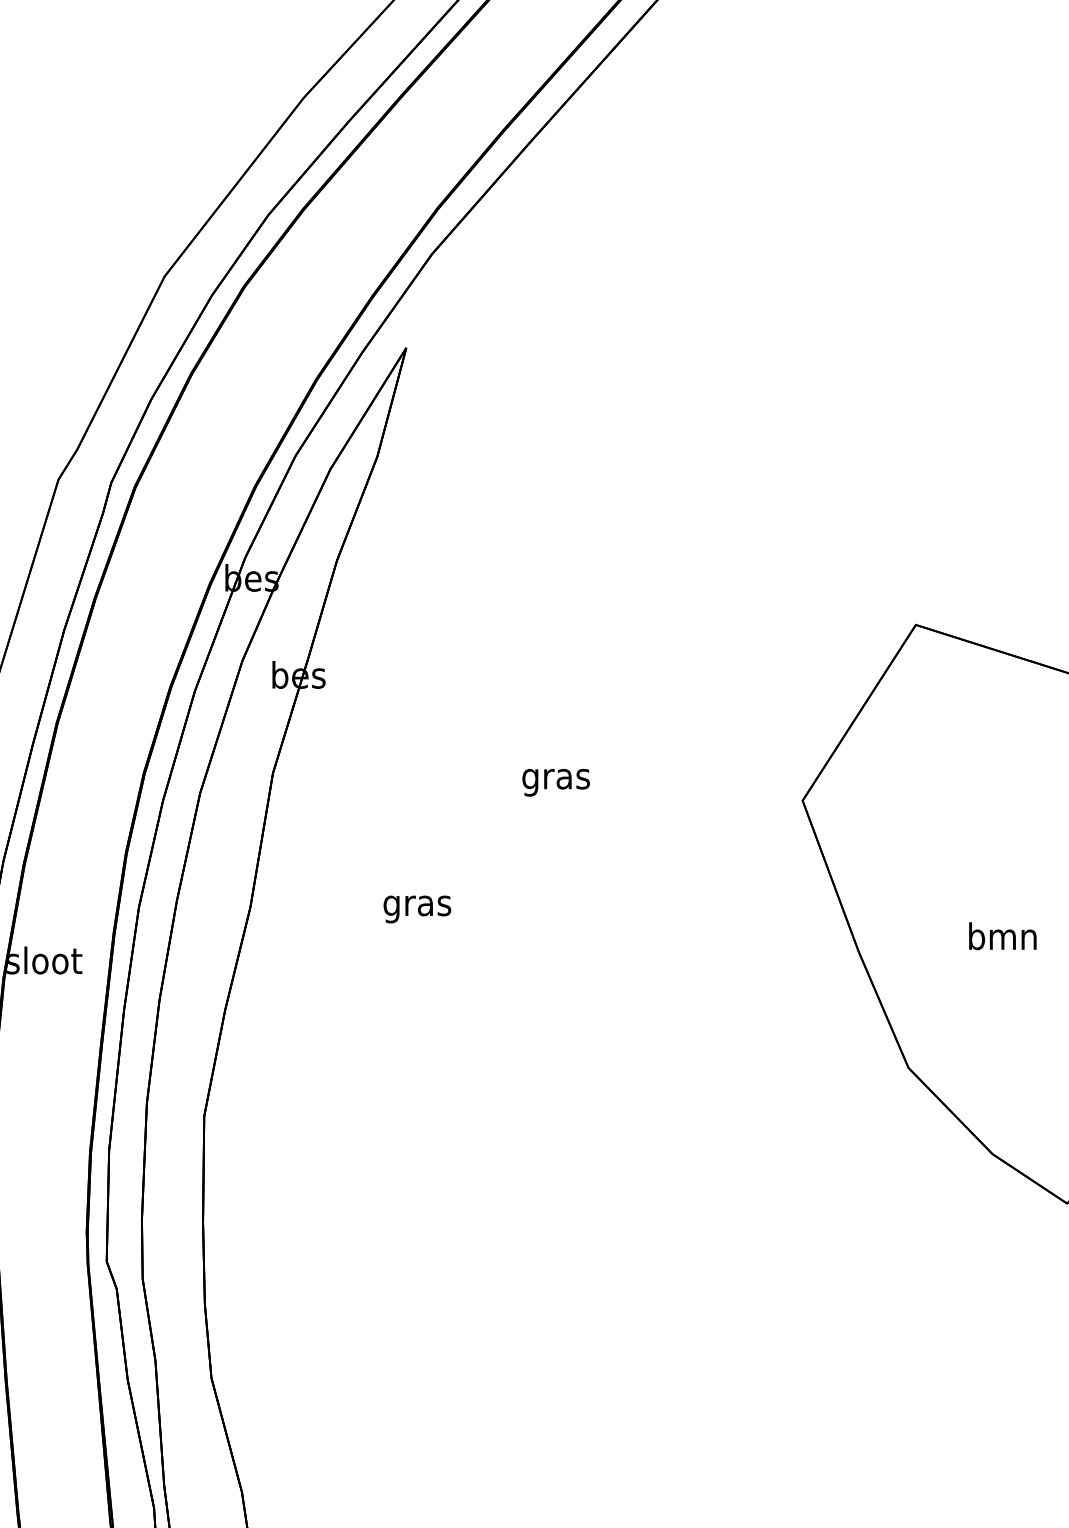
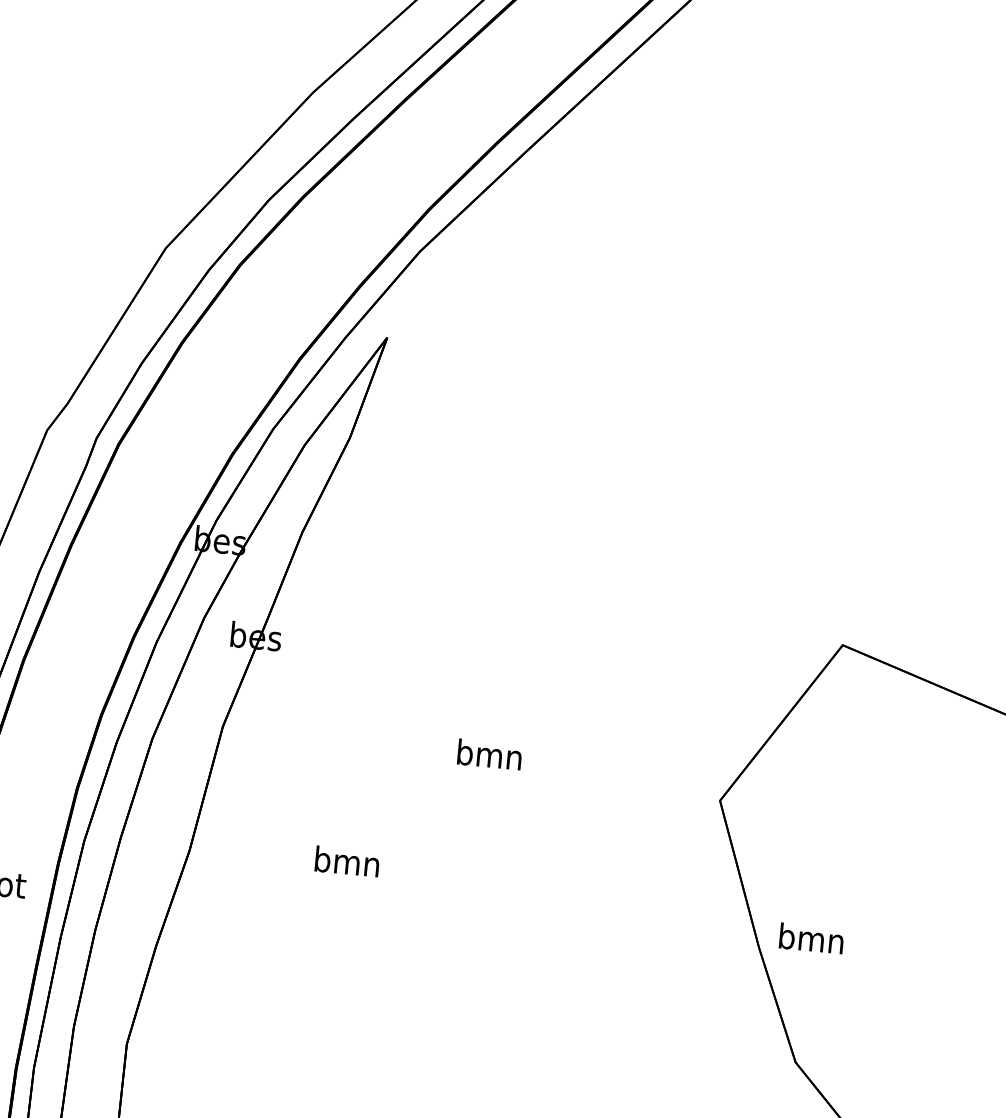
text: (555, 778) -> (488, 757), gras -> bmn
text: (417, 905) -> (347, 864), gras -> bmn
text: (1002, 936) -> (811, 938), moved

